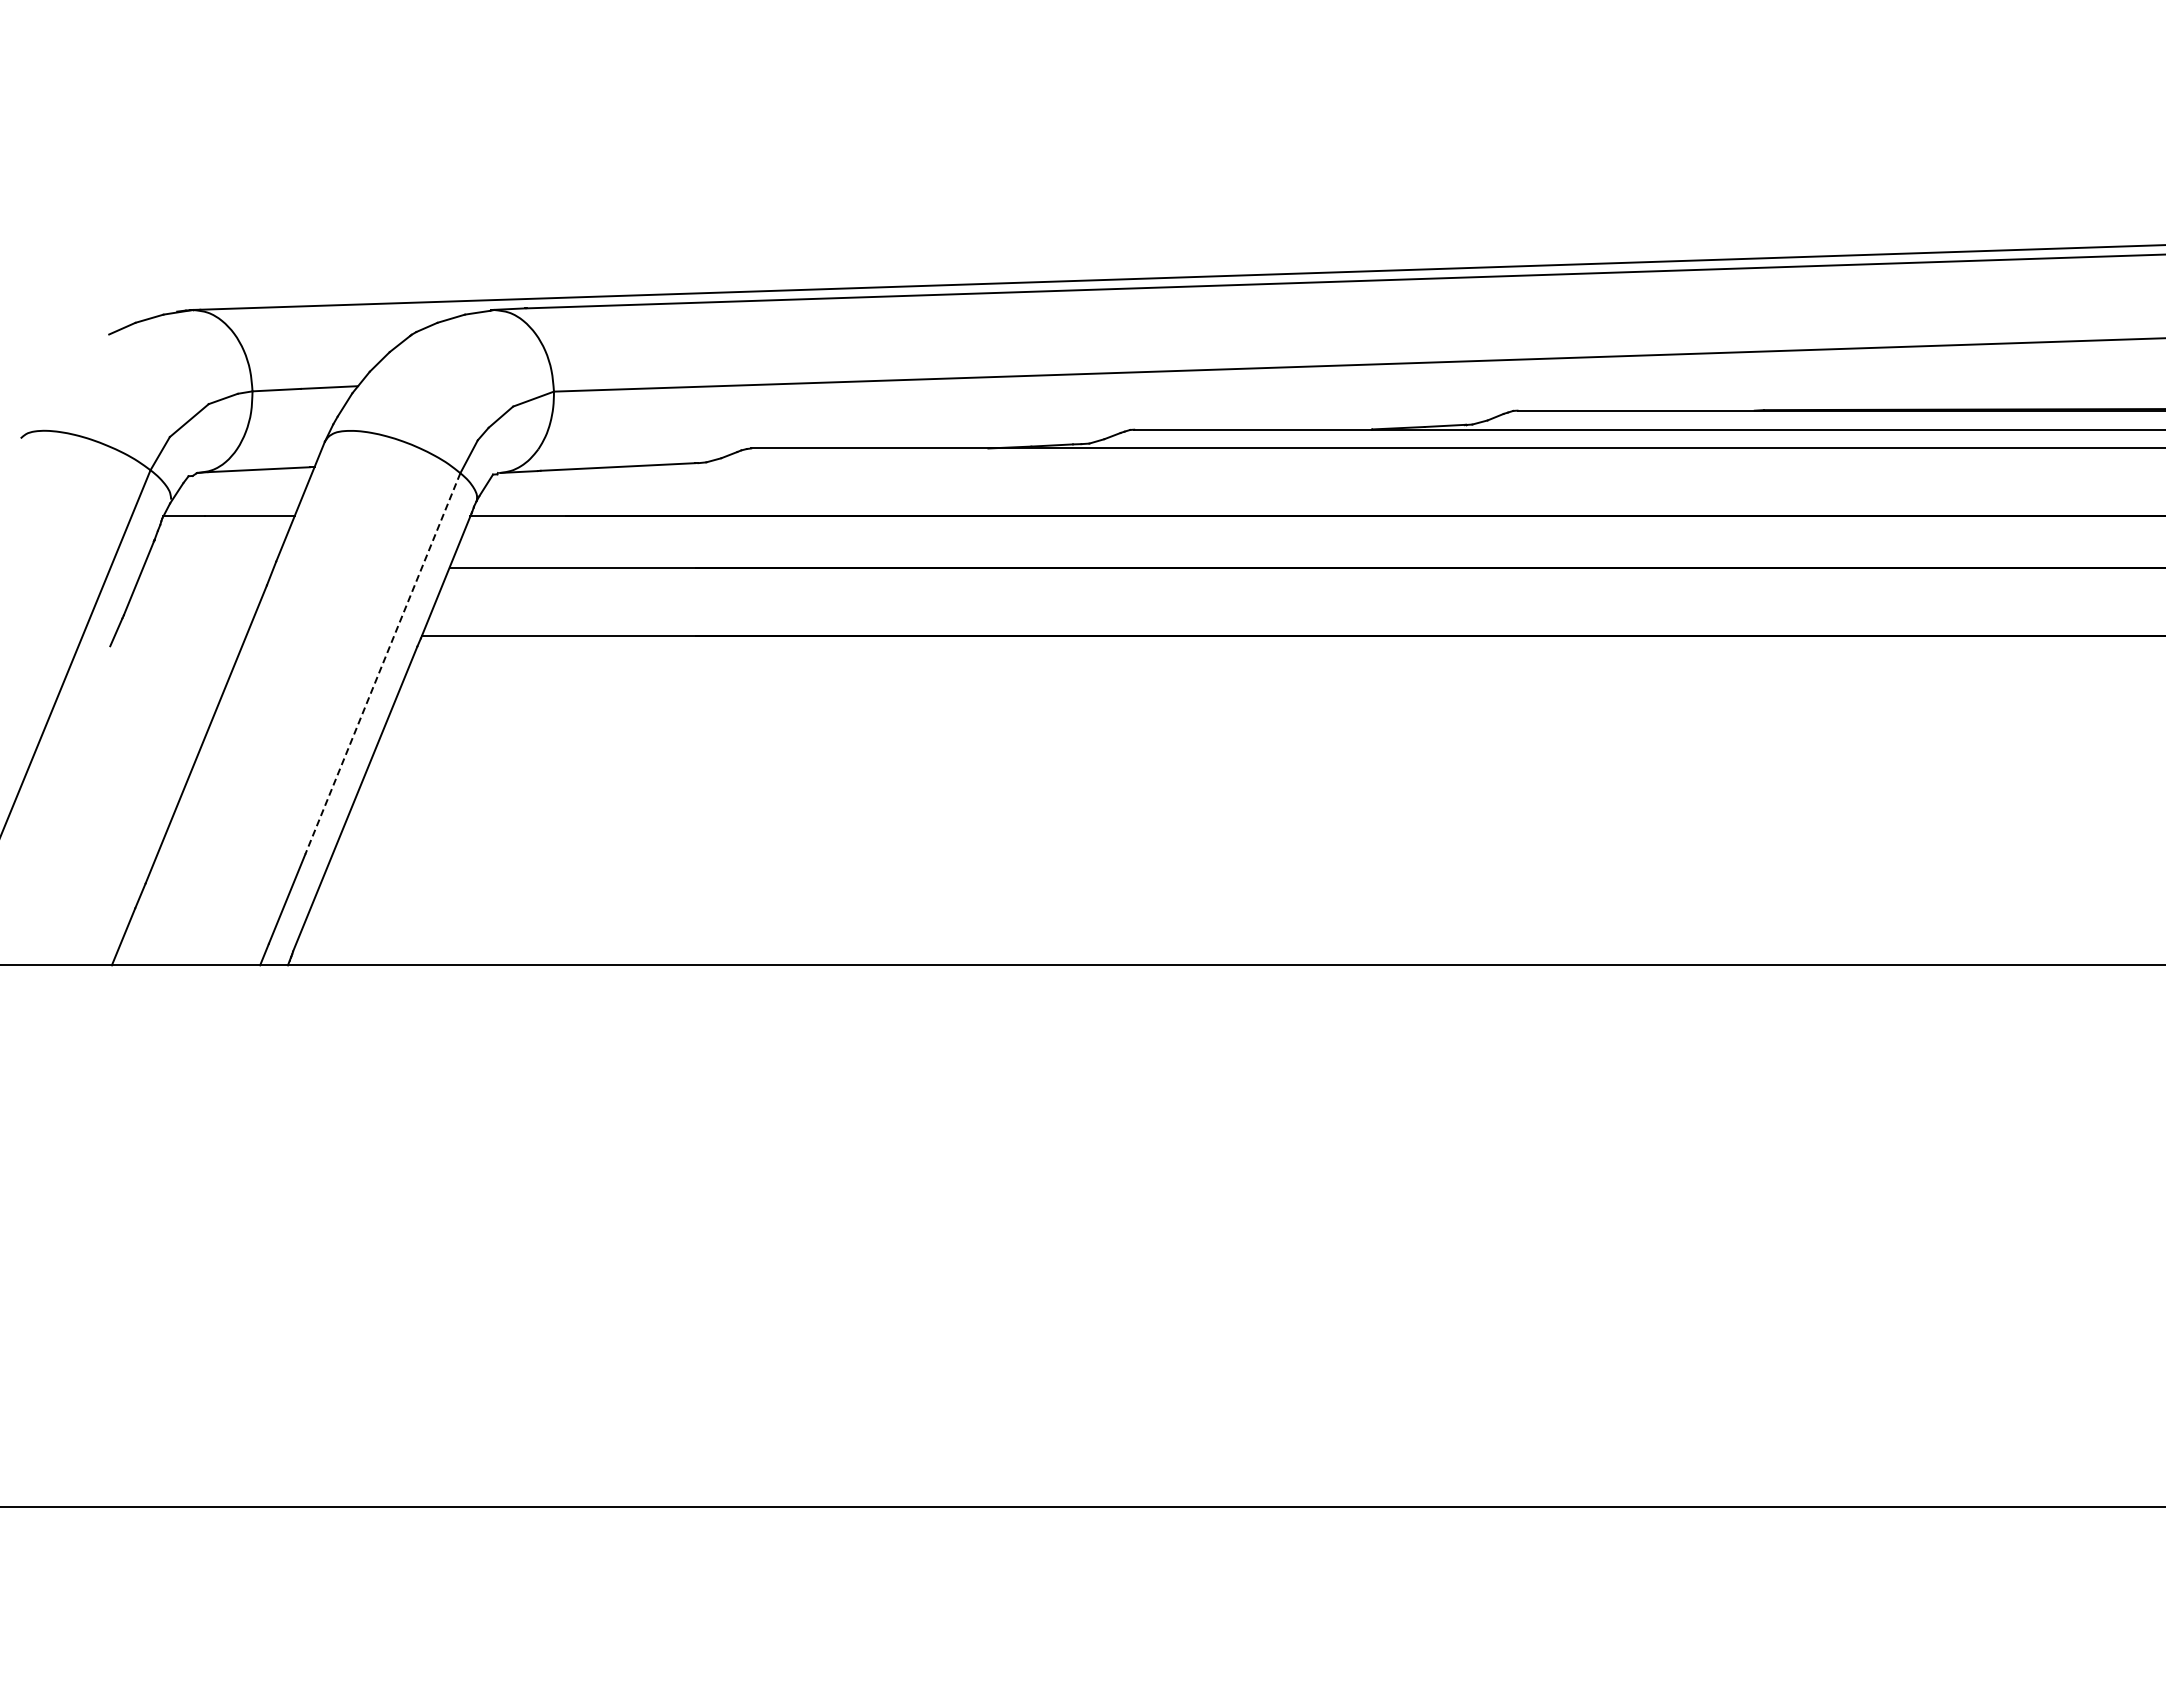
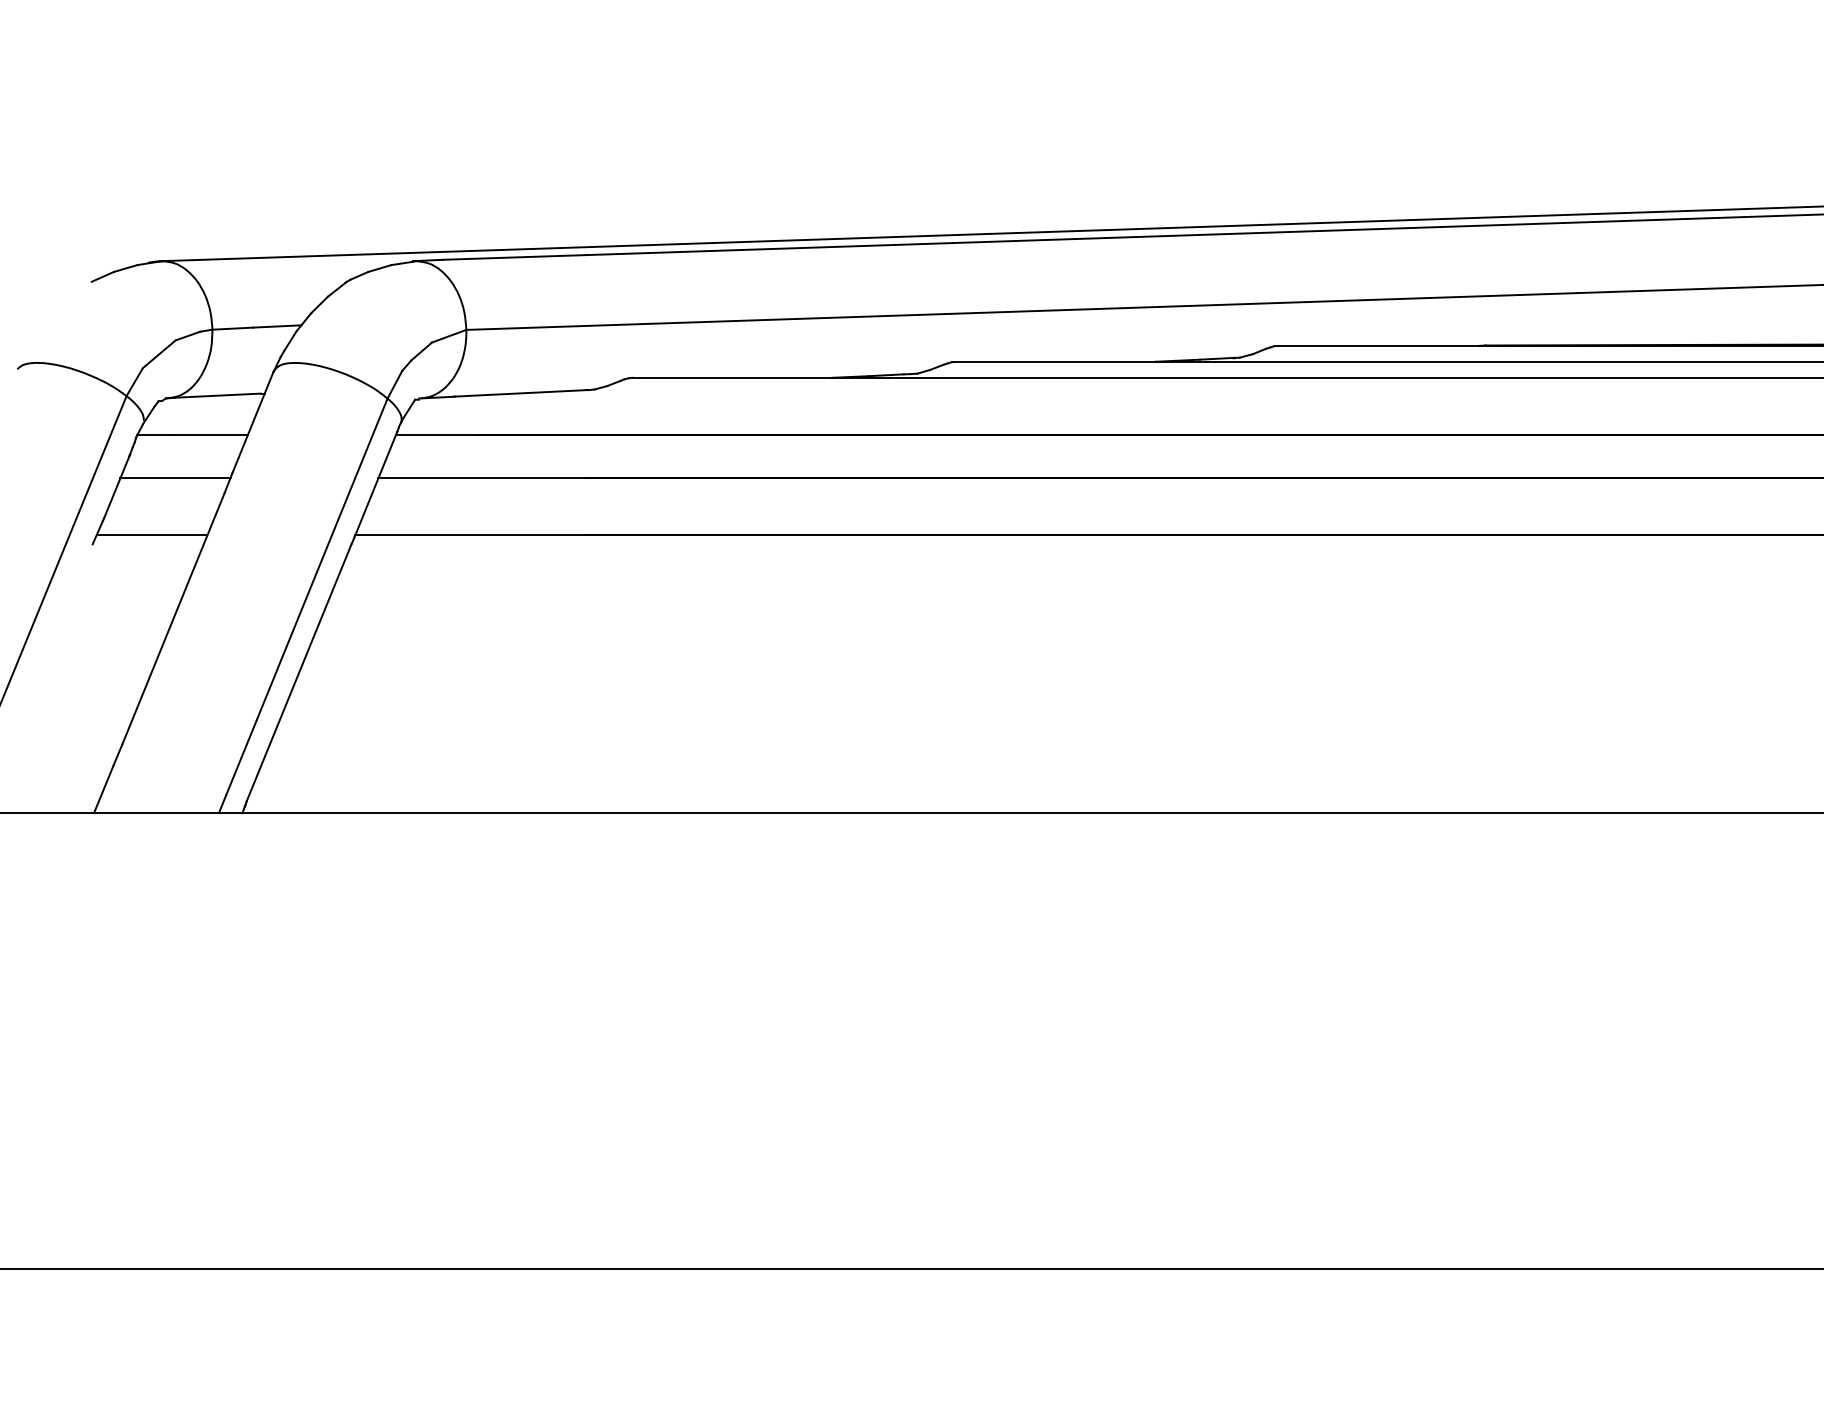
line: (208, 567) -> (175, 478), added
line: (180, 635) -> (151, 535), added
line: (382, 663) -> (321, 558), dashed -> solid

